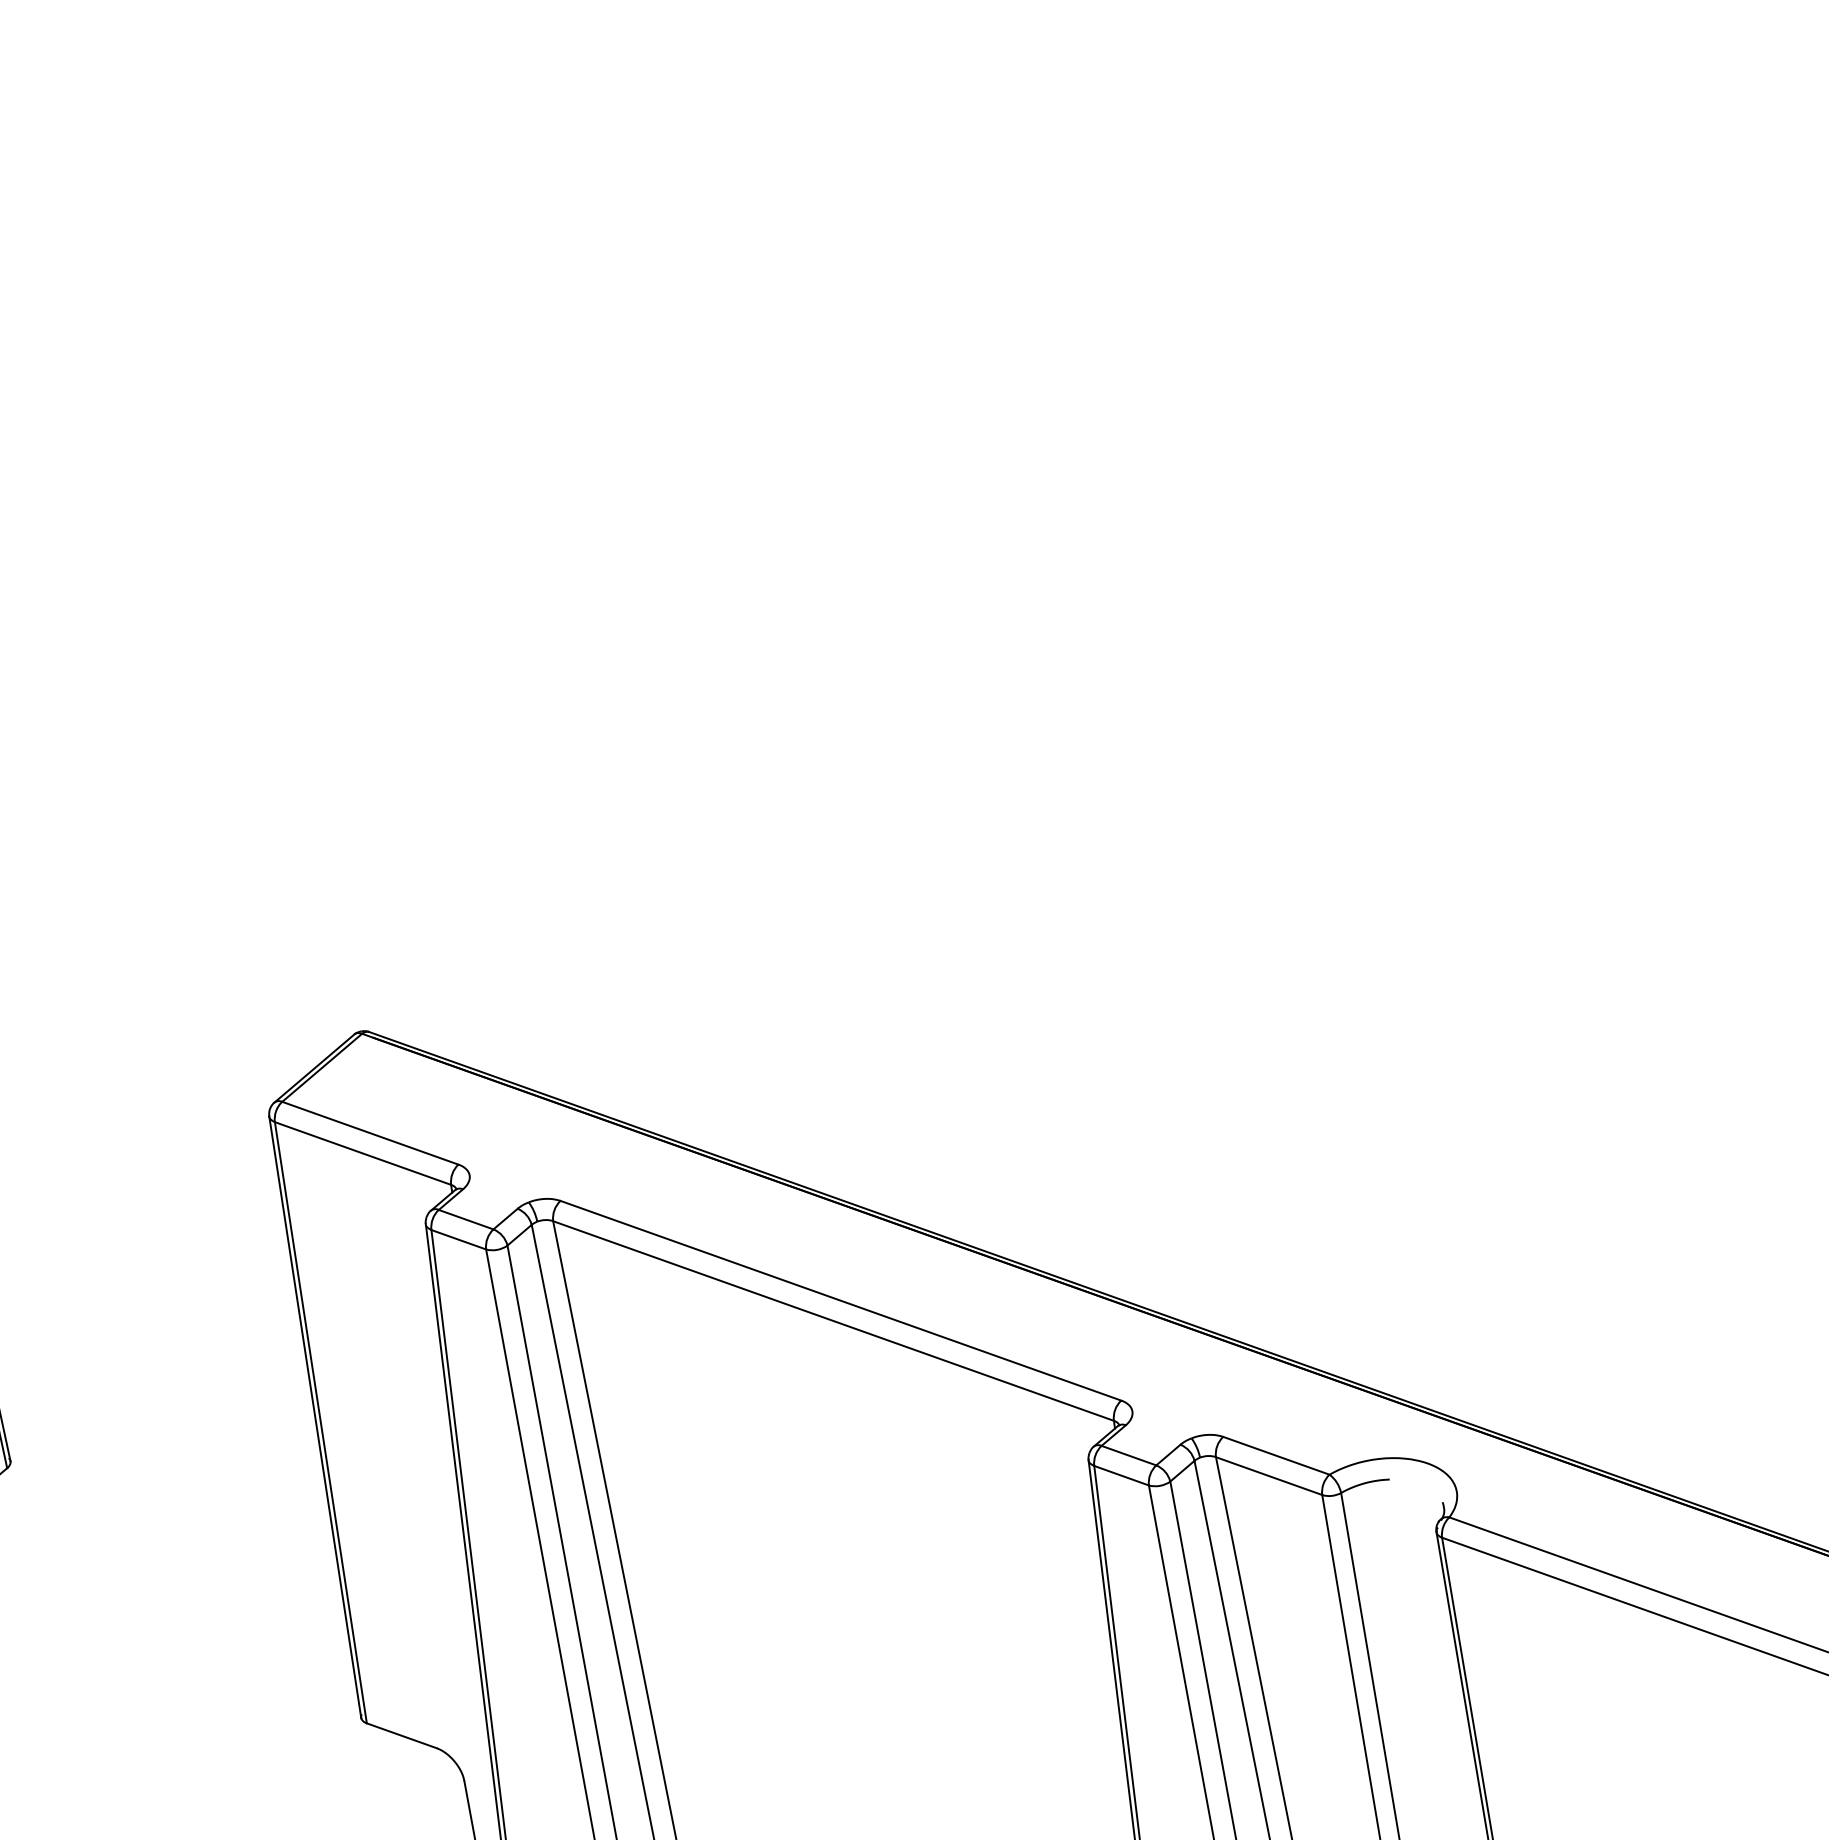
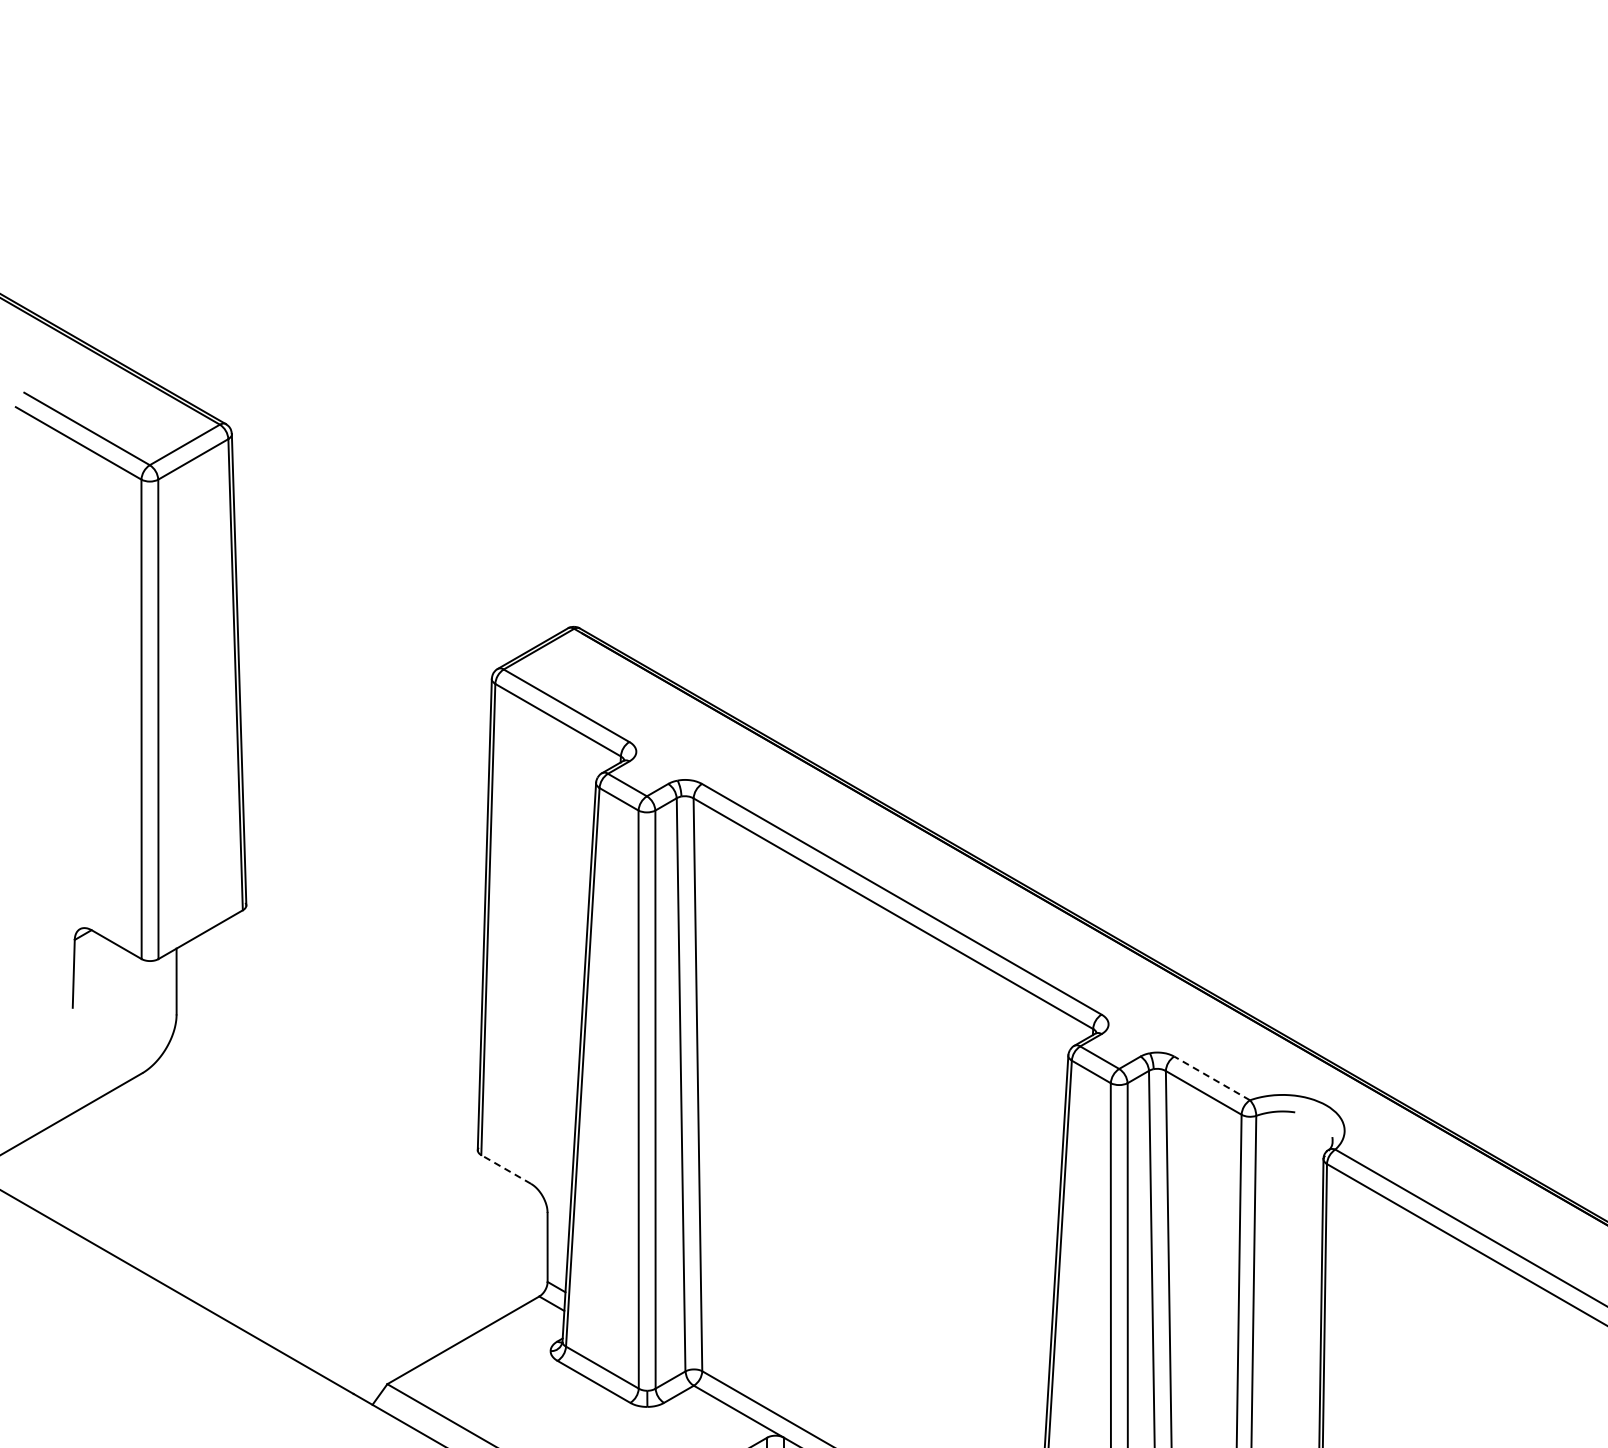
line: (1276, 1455) -> (1212, 1078), solid -> dashed
line: (402, 1735) -> (506, 1169), solid -> dashed

